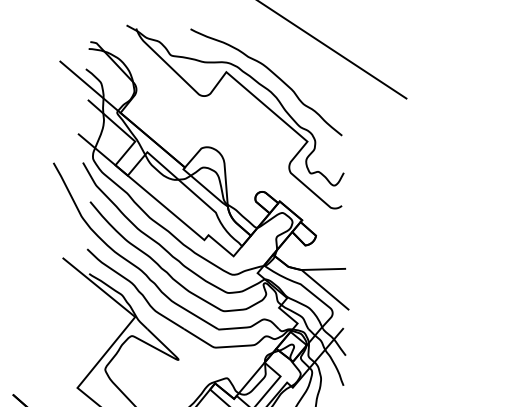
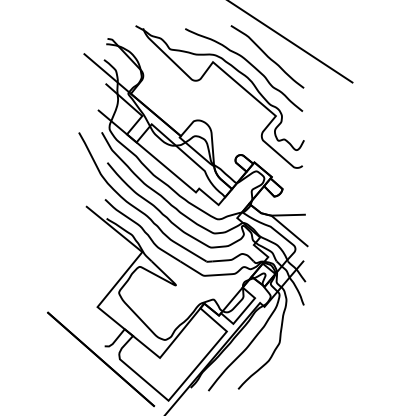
curve: (296, 64) -> (267, 56), added

